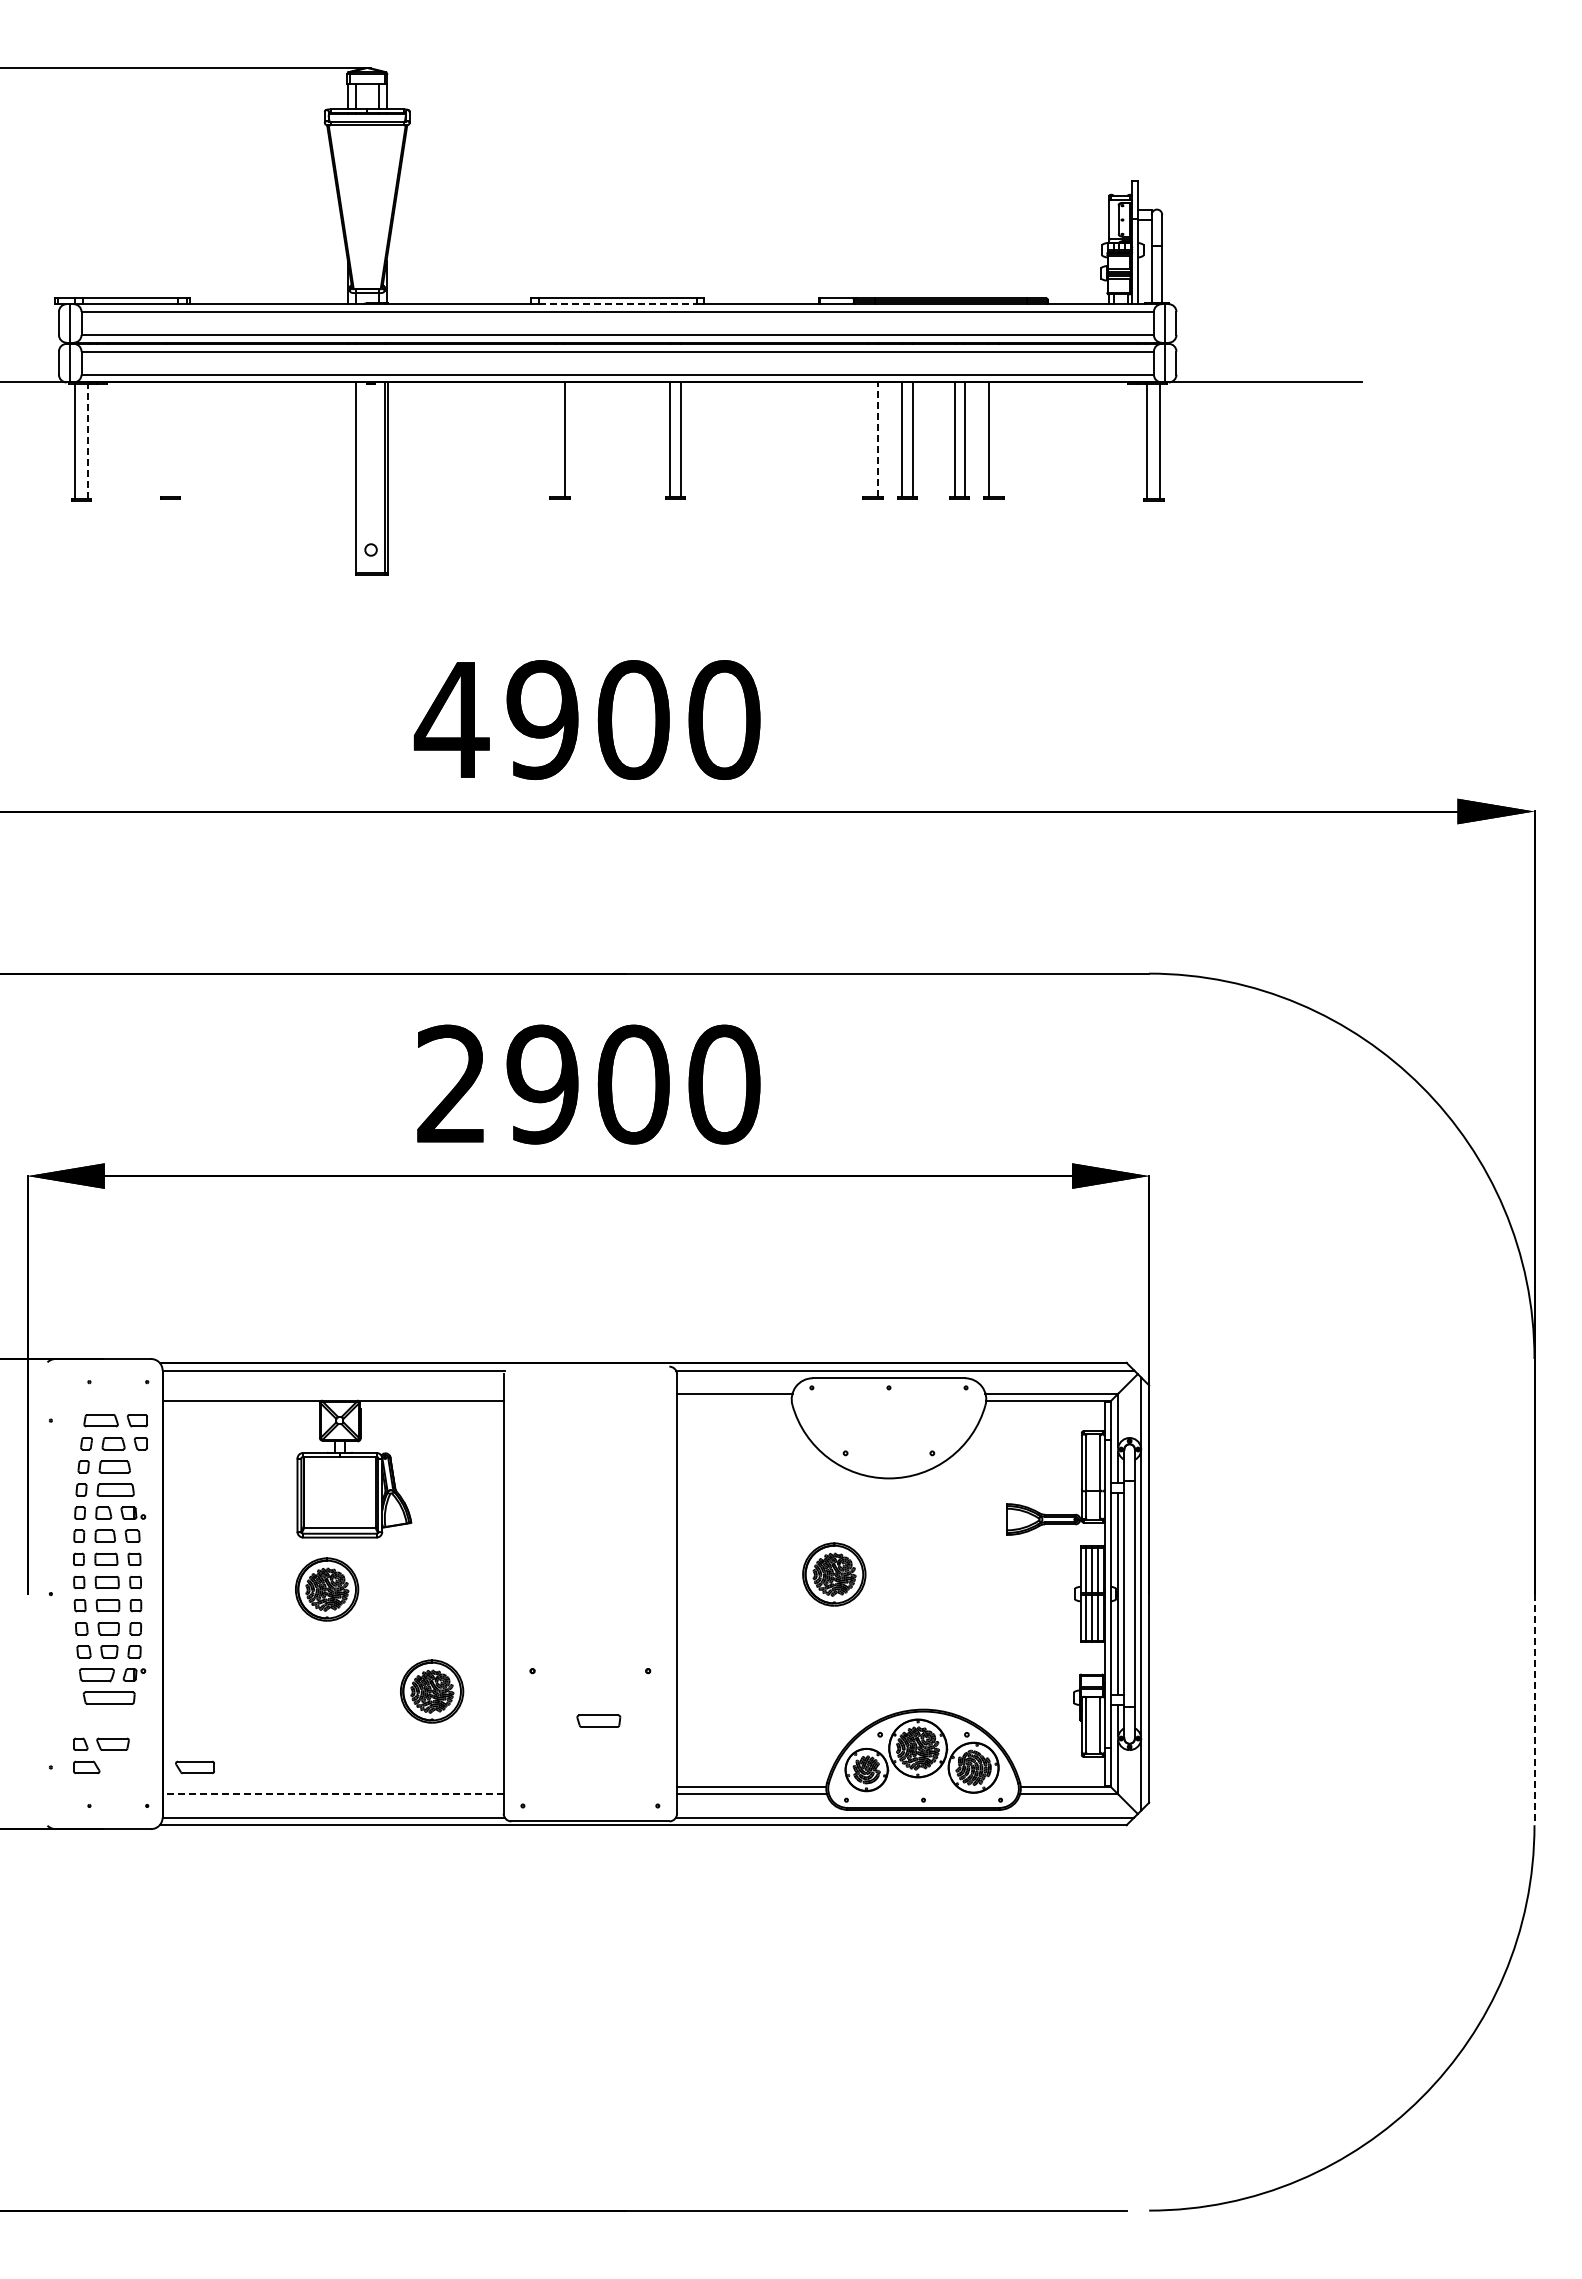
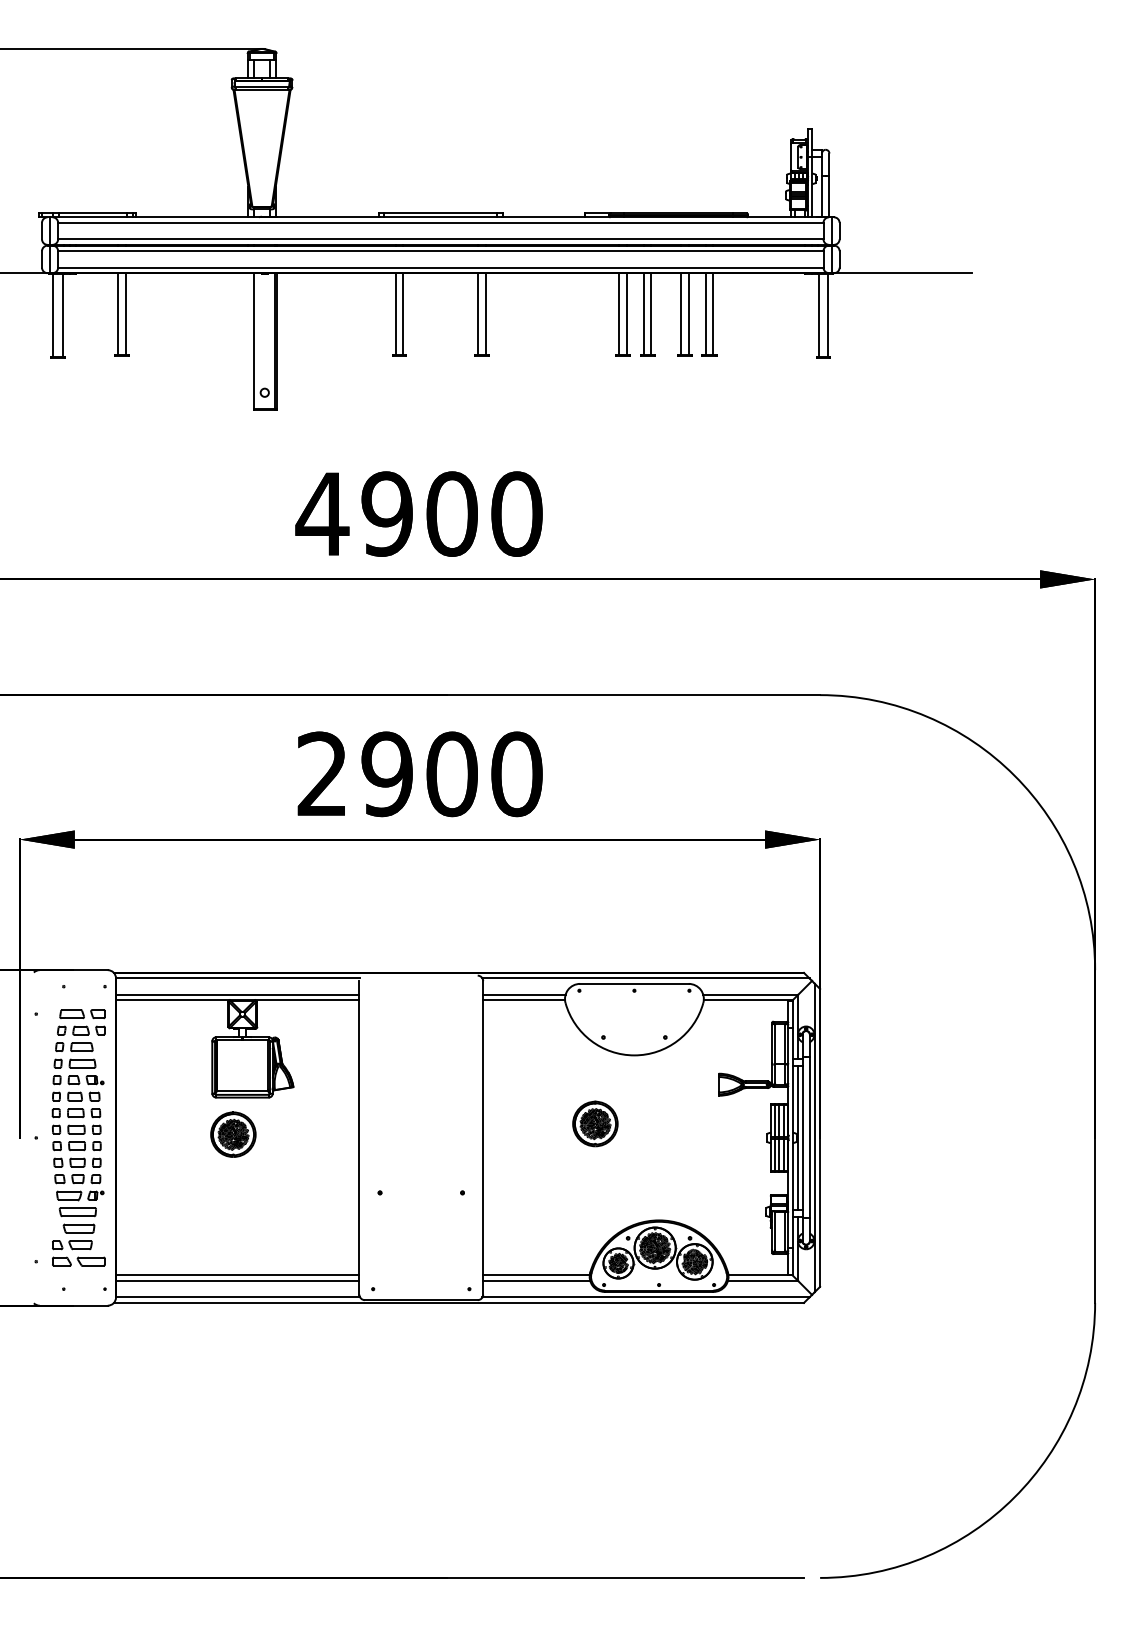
line: (617, 304) -> (440, 217), dashed -> solid
line: (165, 439) -> (118, 313), added
line: (175, 439) -> (125, 313), added
line: (554, 439) -> (395, 313), added
line: (867, 439) -> (619, 313), added
line: (878, 439) -> (626, 313), dashed -> solid
line: (999, 439) -> (713, 313), added
line: (87, 441) -> (62, 315), dashed -> solid
line: (332, 1393) -> (237, 994), added
line: (734, 1401) -> (524, 1000), added
part: (432, 1691) -> (308, 1207), removed
line: (1534, 1709) -> (1095, 1220), dashed -> solid
part: (598, 1720) -> (78, 1228), moved
part: (194, 1767) -> (90, 1261), moved
line: (332, 1786) -> (237, 1275), added
line: (333, 1794) -> (237, 1280), dashed -> solid

